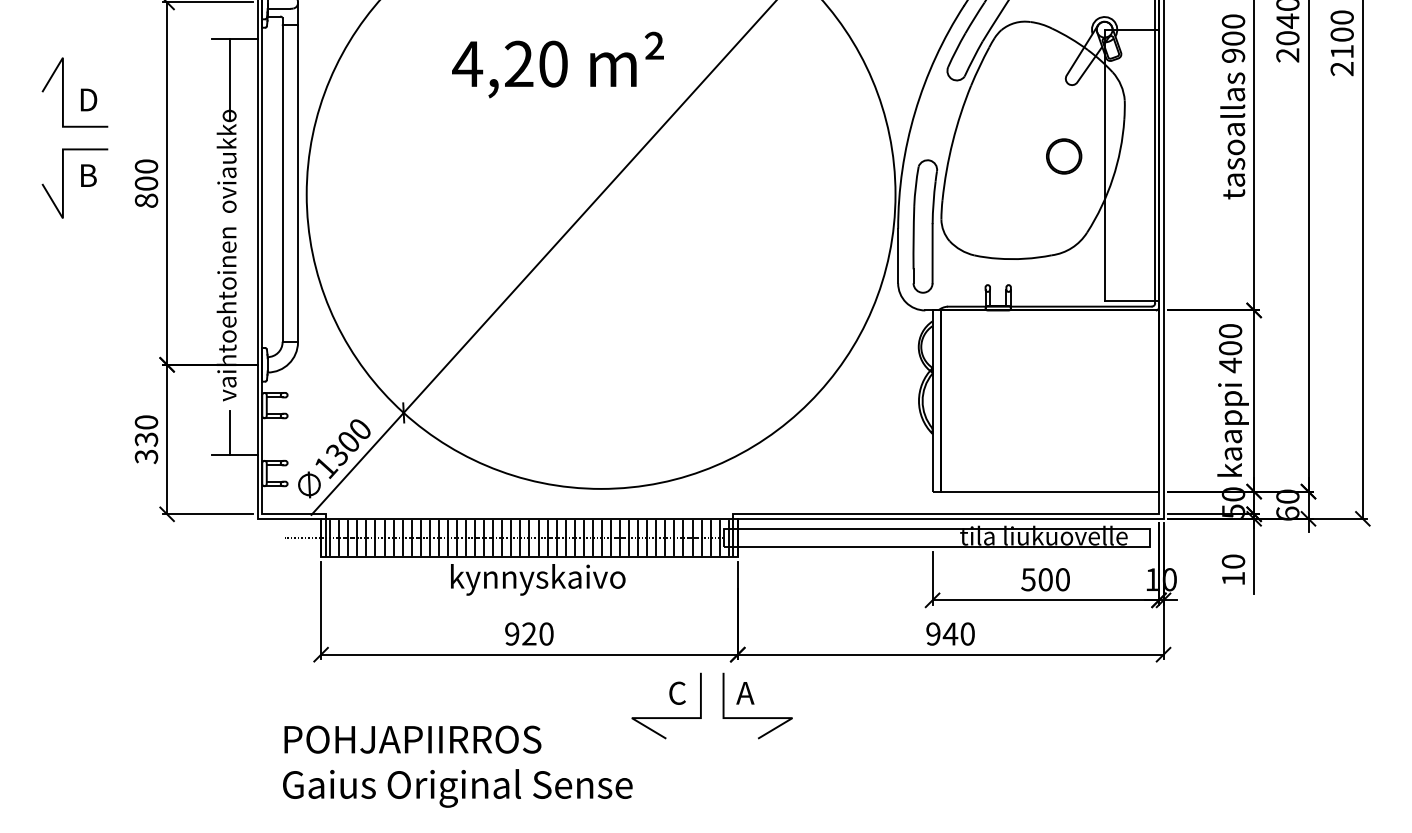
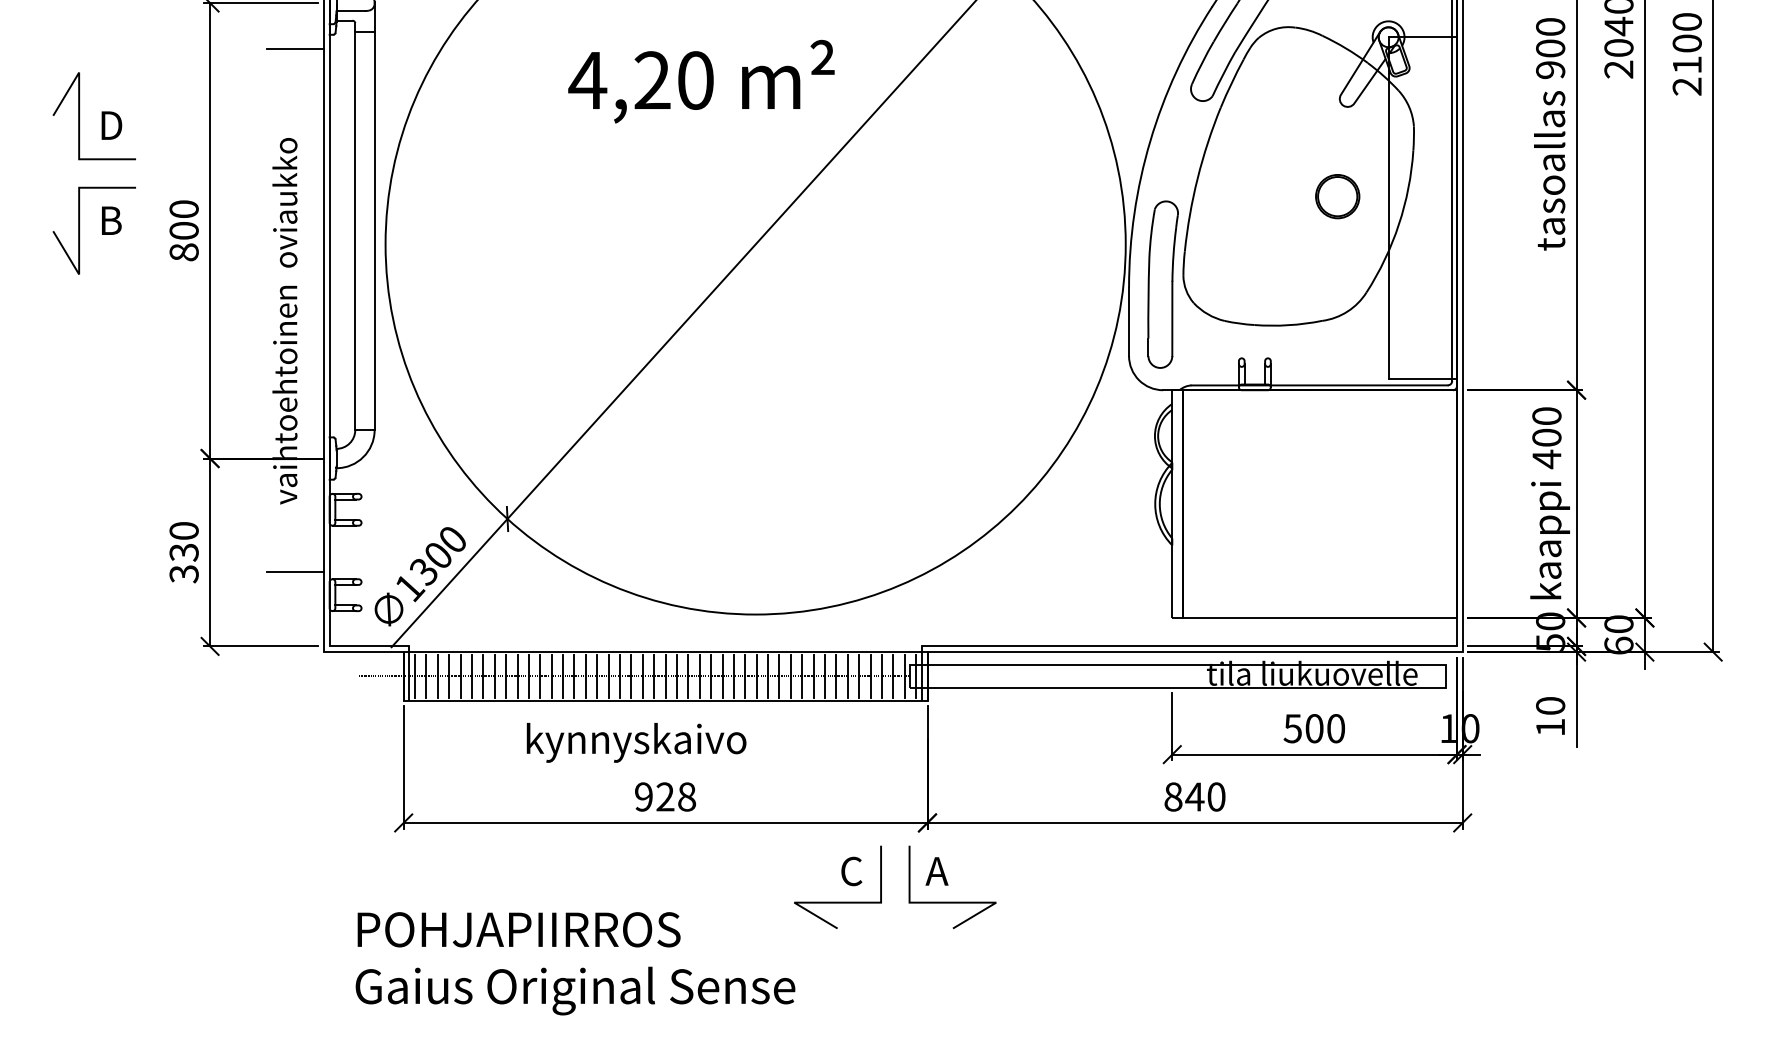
line: (229, 79) -> (288, 99), removed
line: (229, 433) -> (288, 544), removed
text: (538, 579) -> (636, 742), moved
text: (546, 633) -> (687, 796), 920 -> 928
text: (933, 633) -> (1173, 796), 940 -> 840

